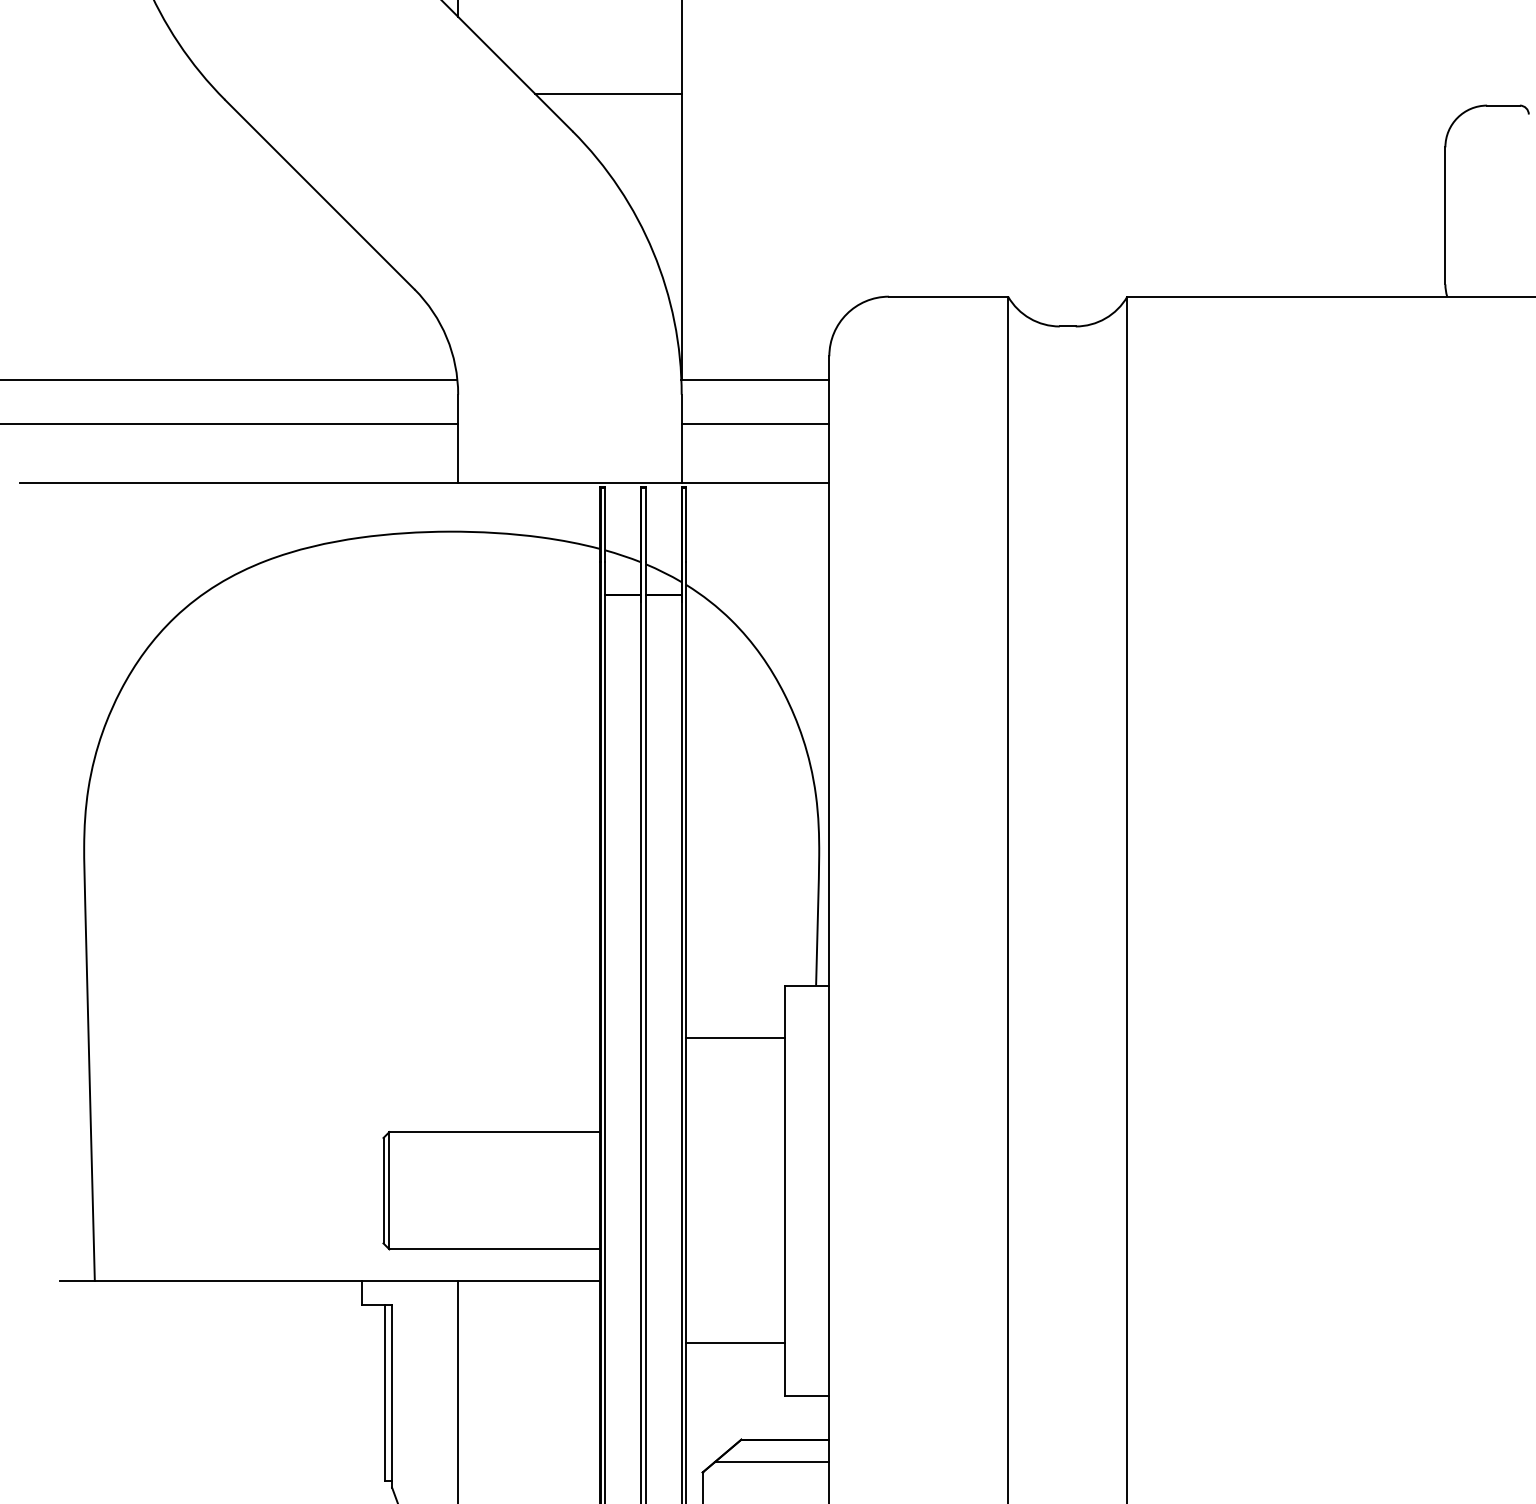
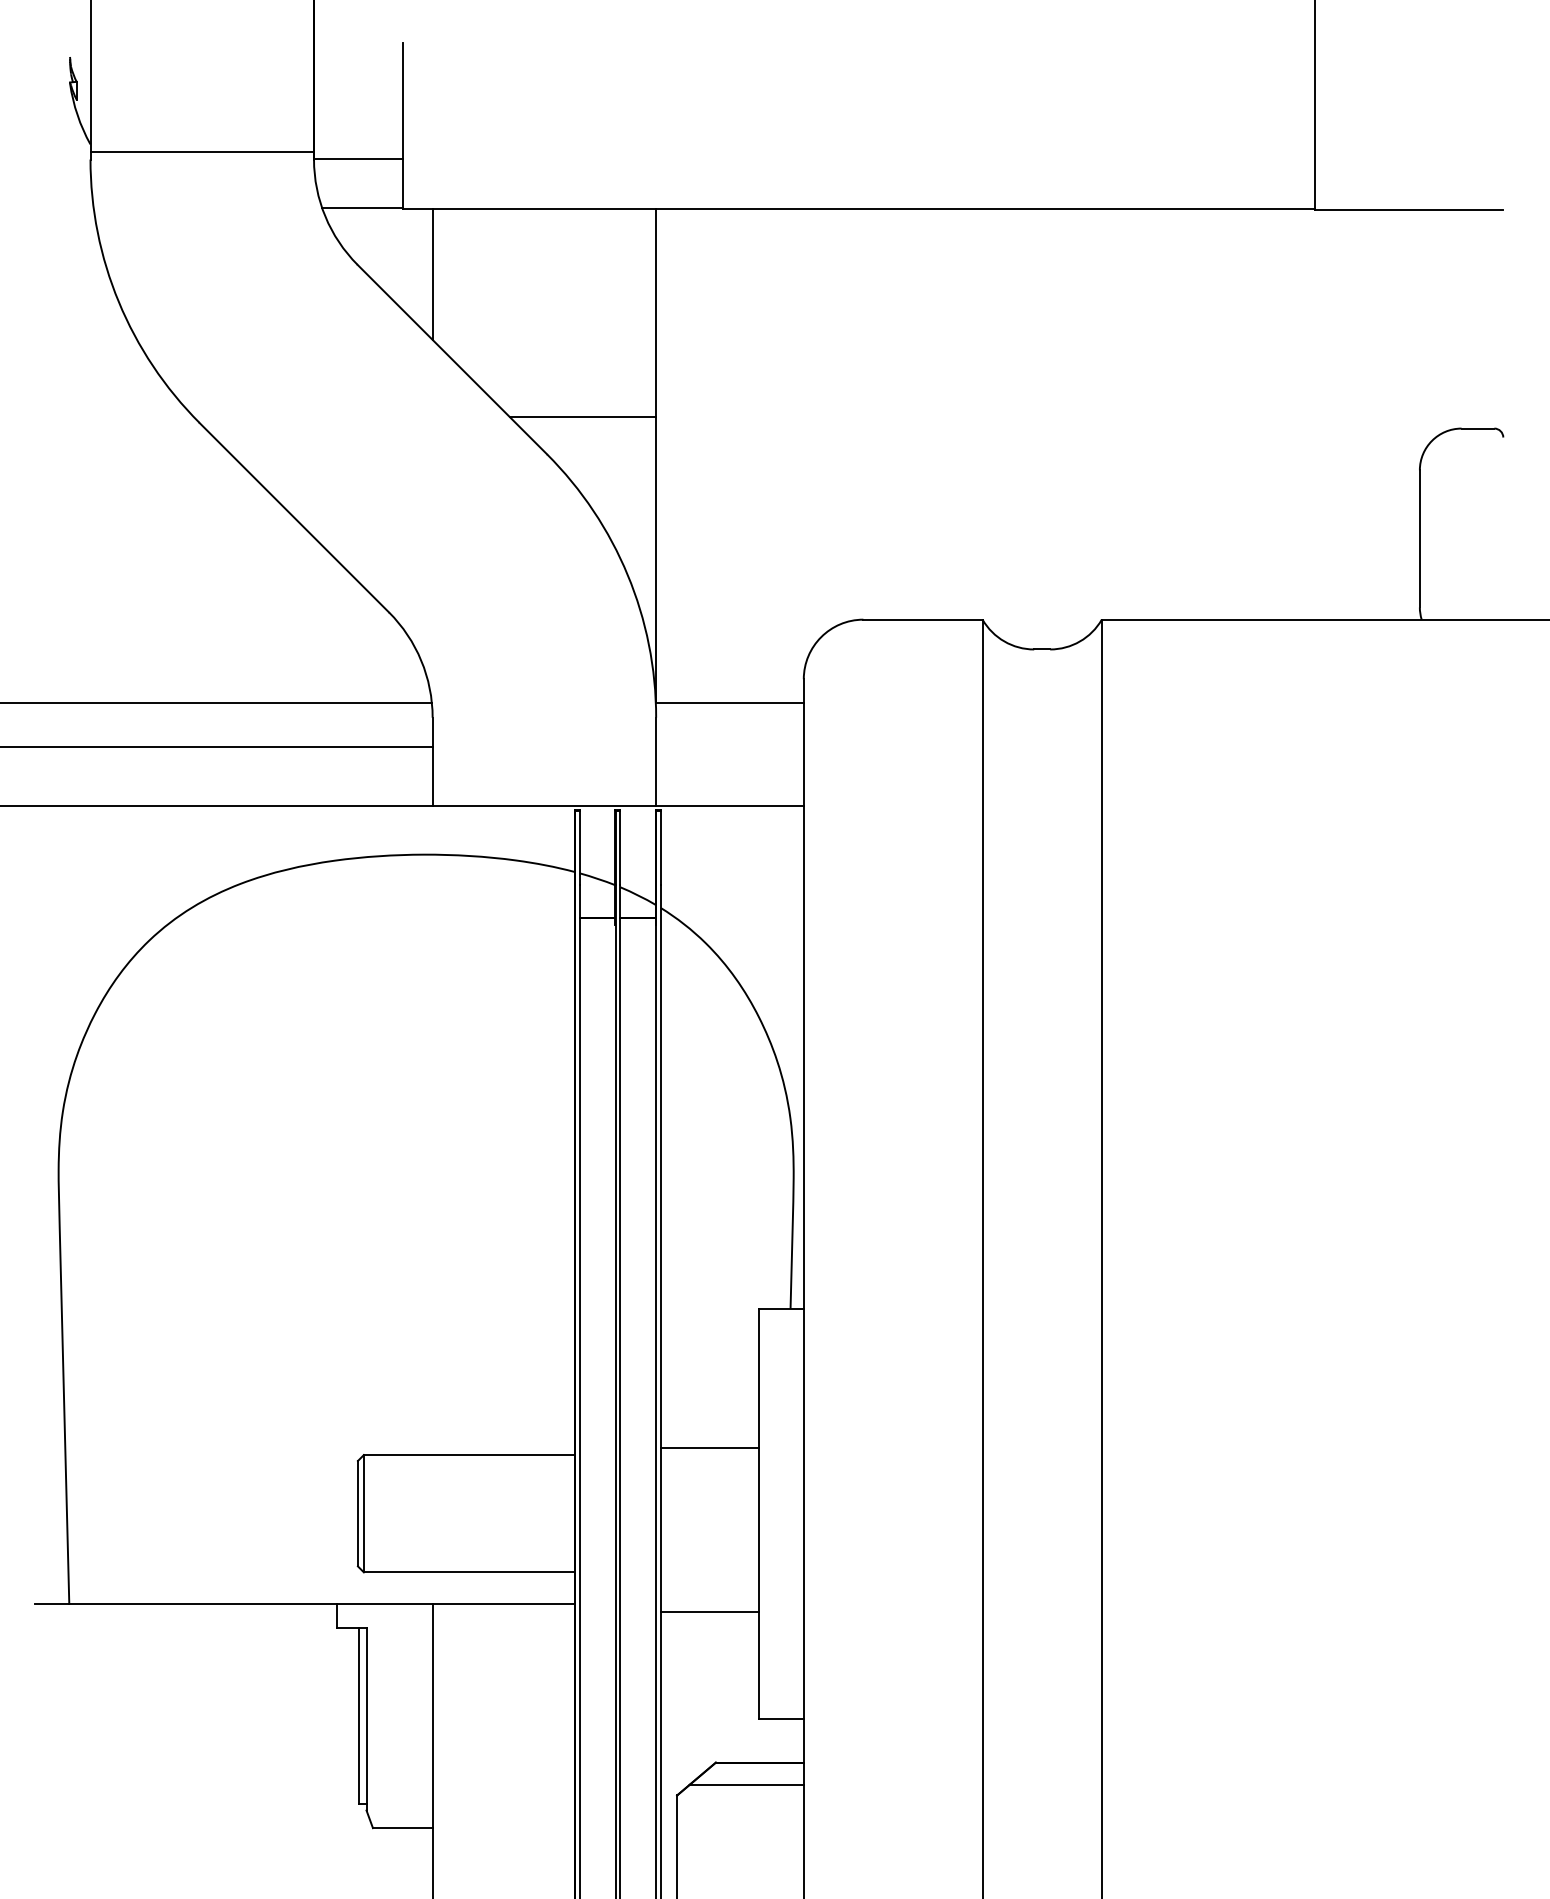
line: (755, 424) -> (729, 747), removed
line: (735, 1038) -> (709, 1448), moved
line: (735, 1343) -> (709, 1612), moved

